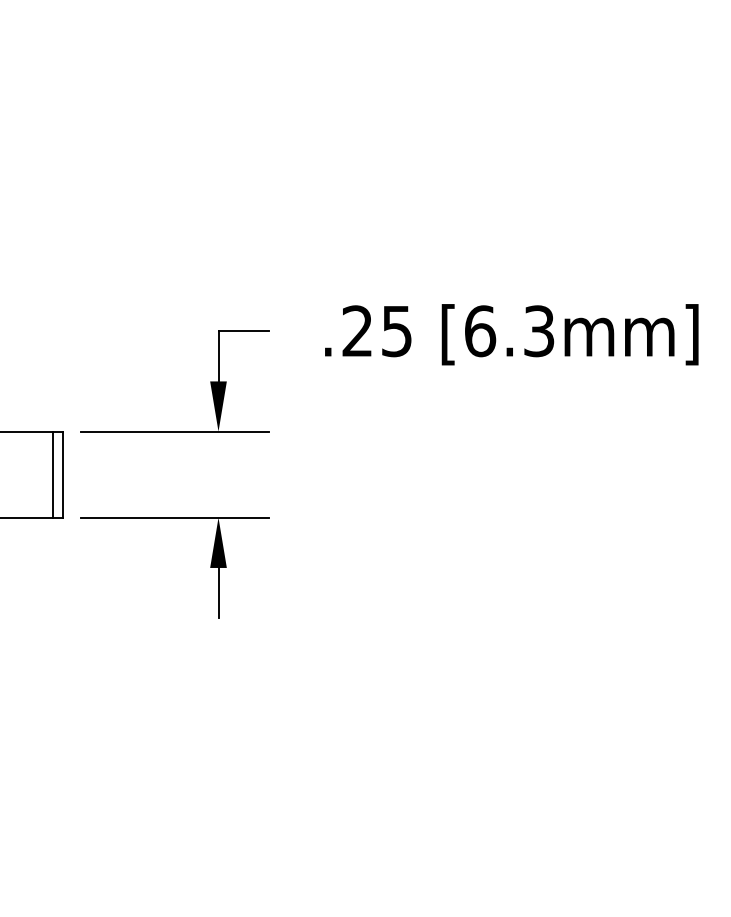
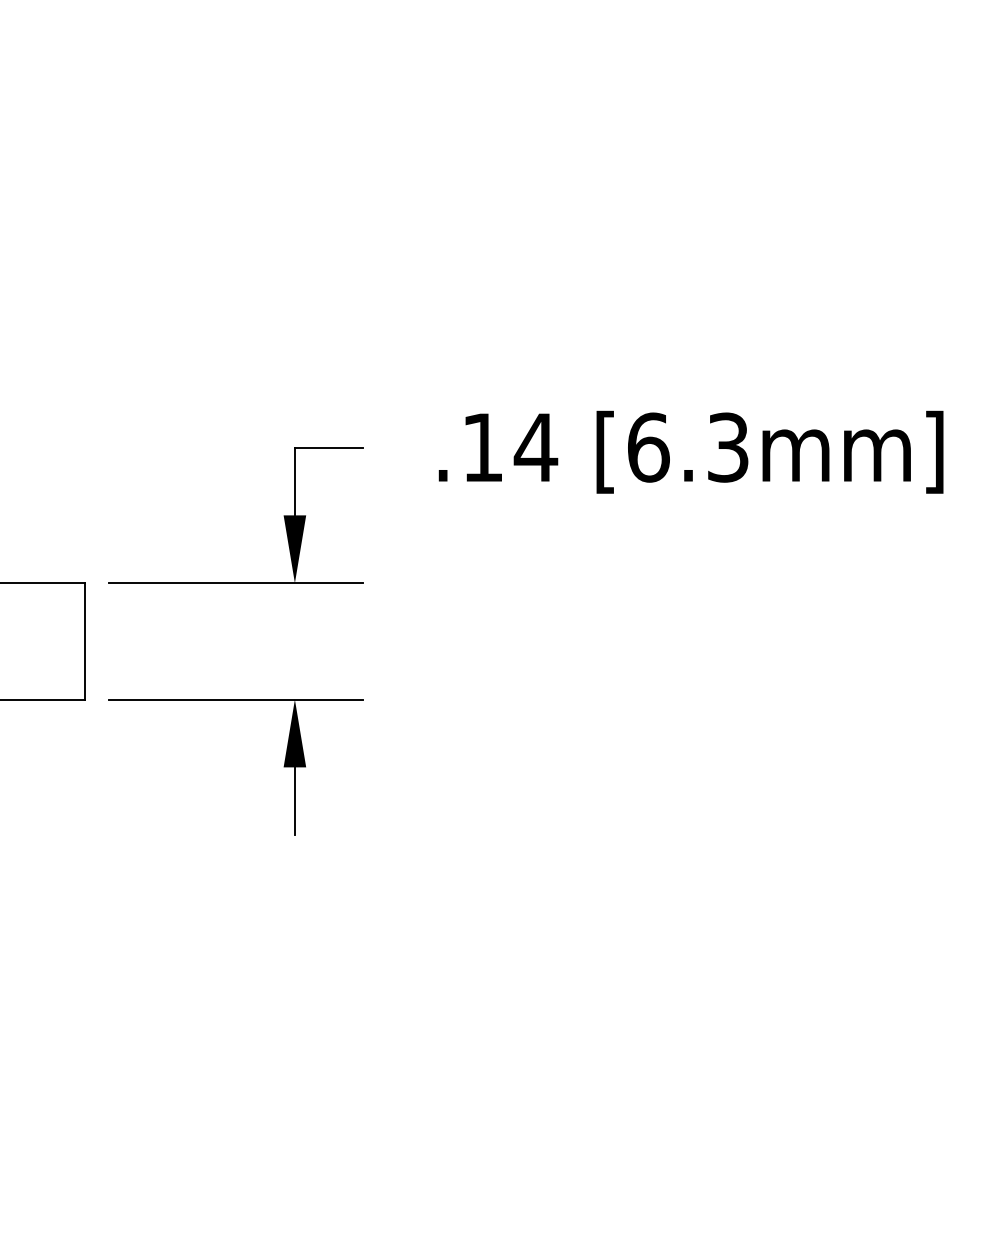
text: (378, 331) -> (510, 447), .25 -> .14
line: (53, 474) -> (71, 641), removed

